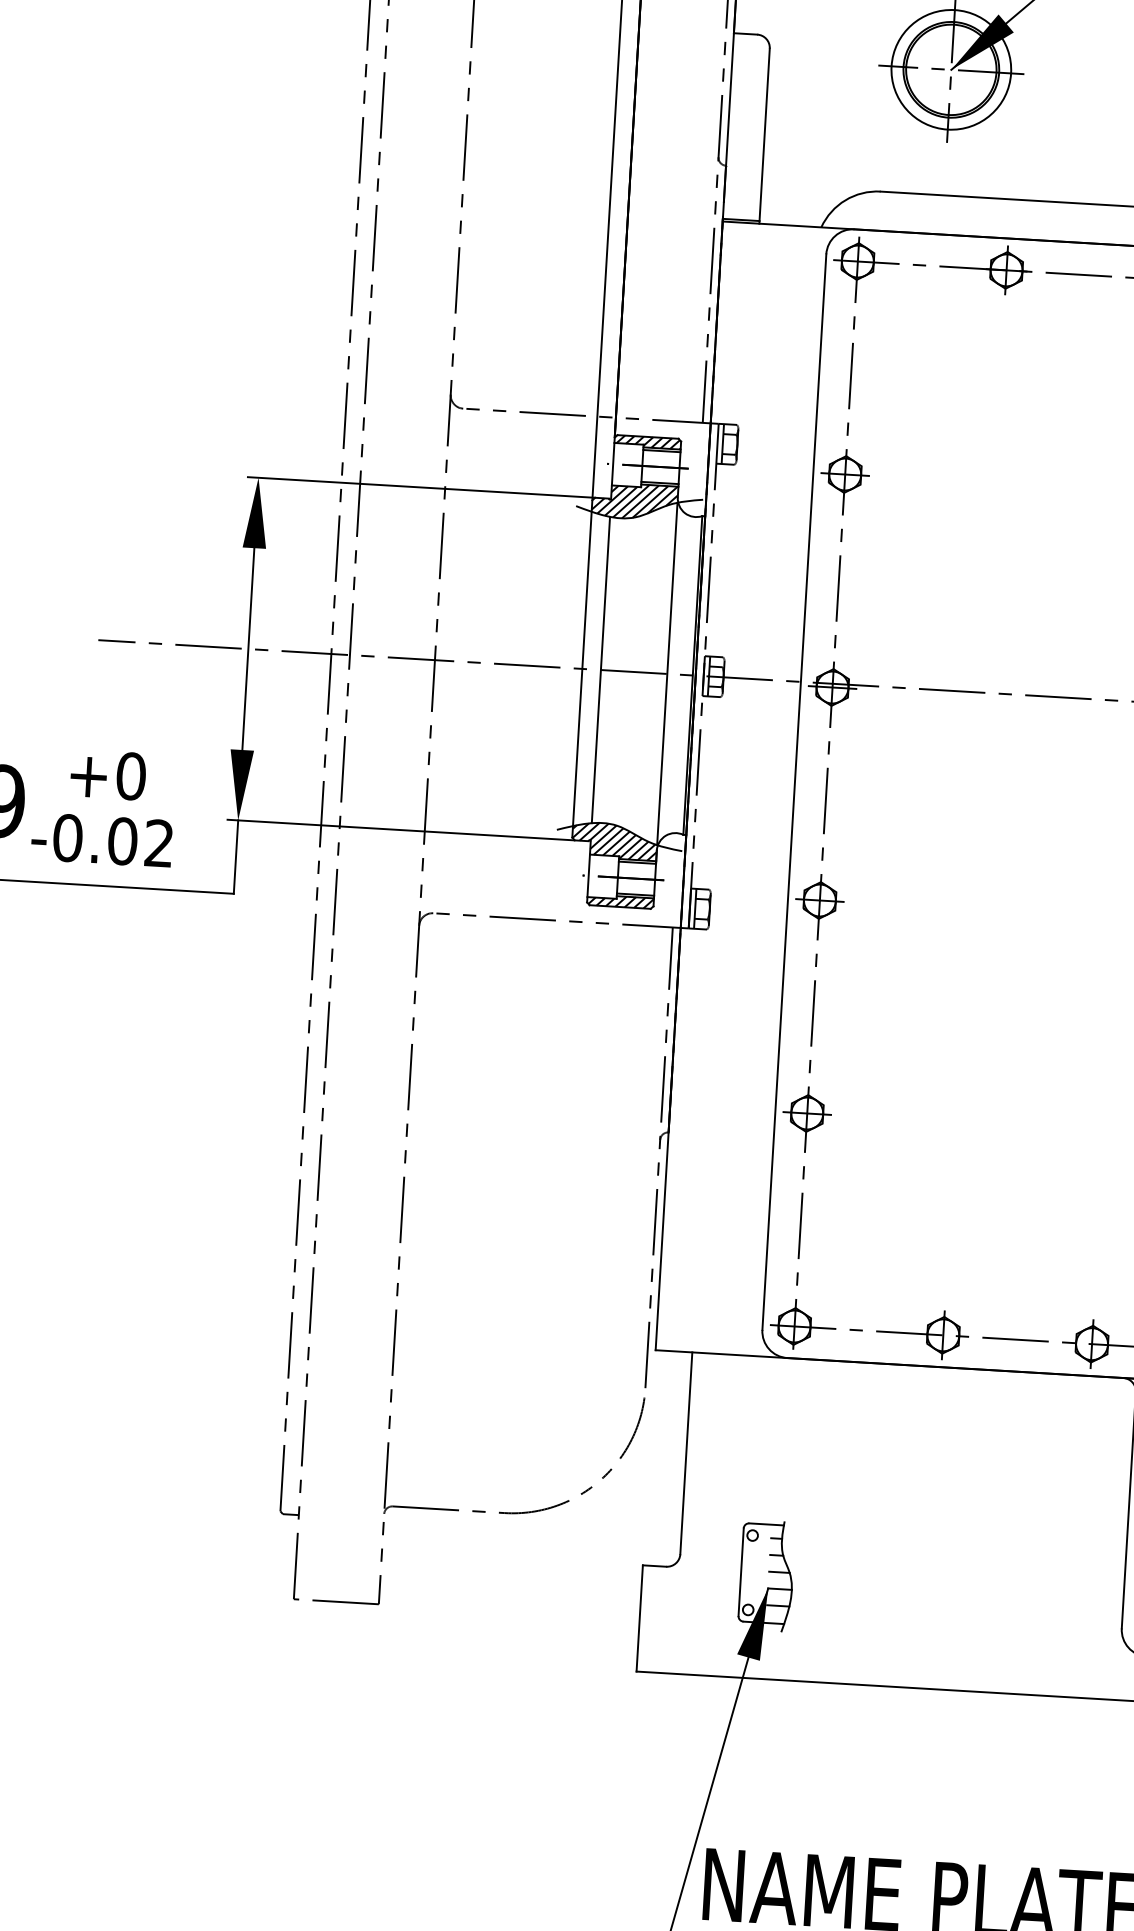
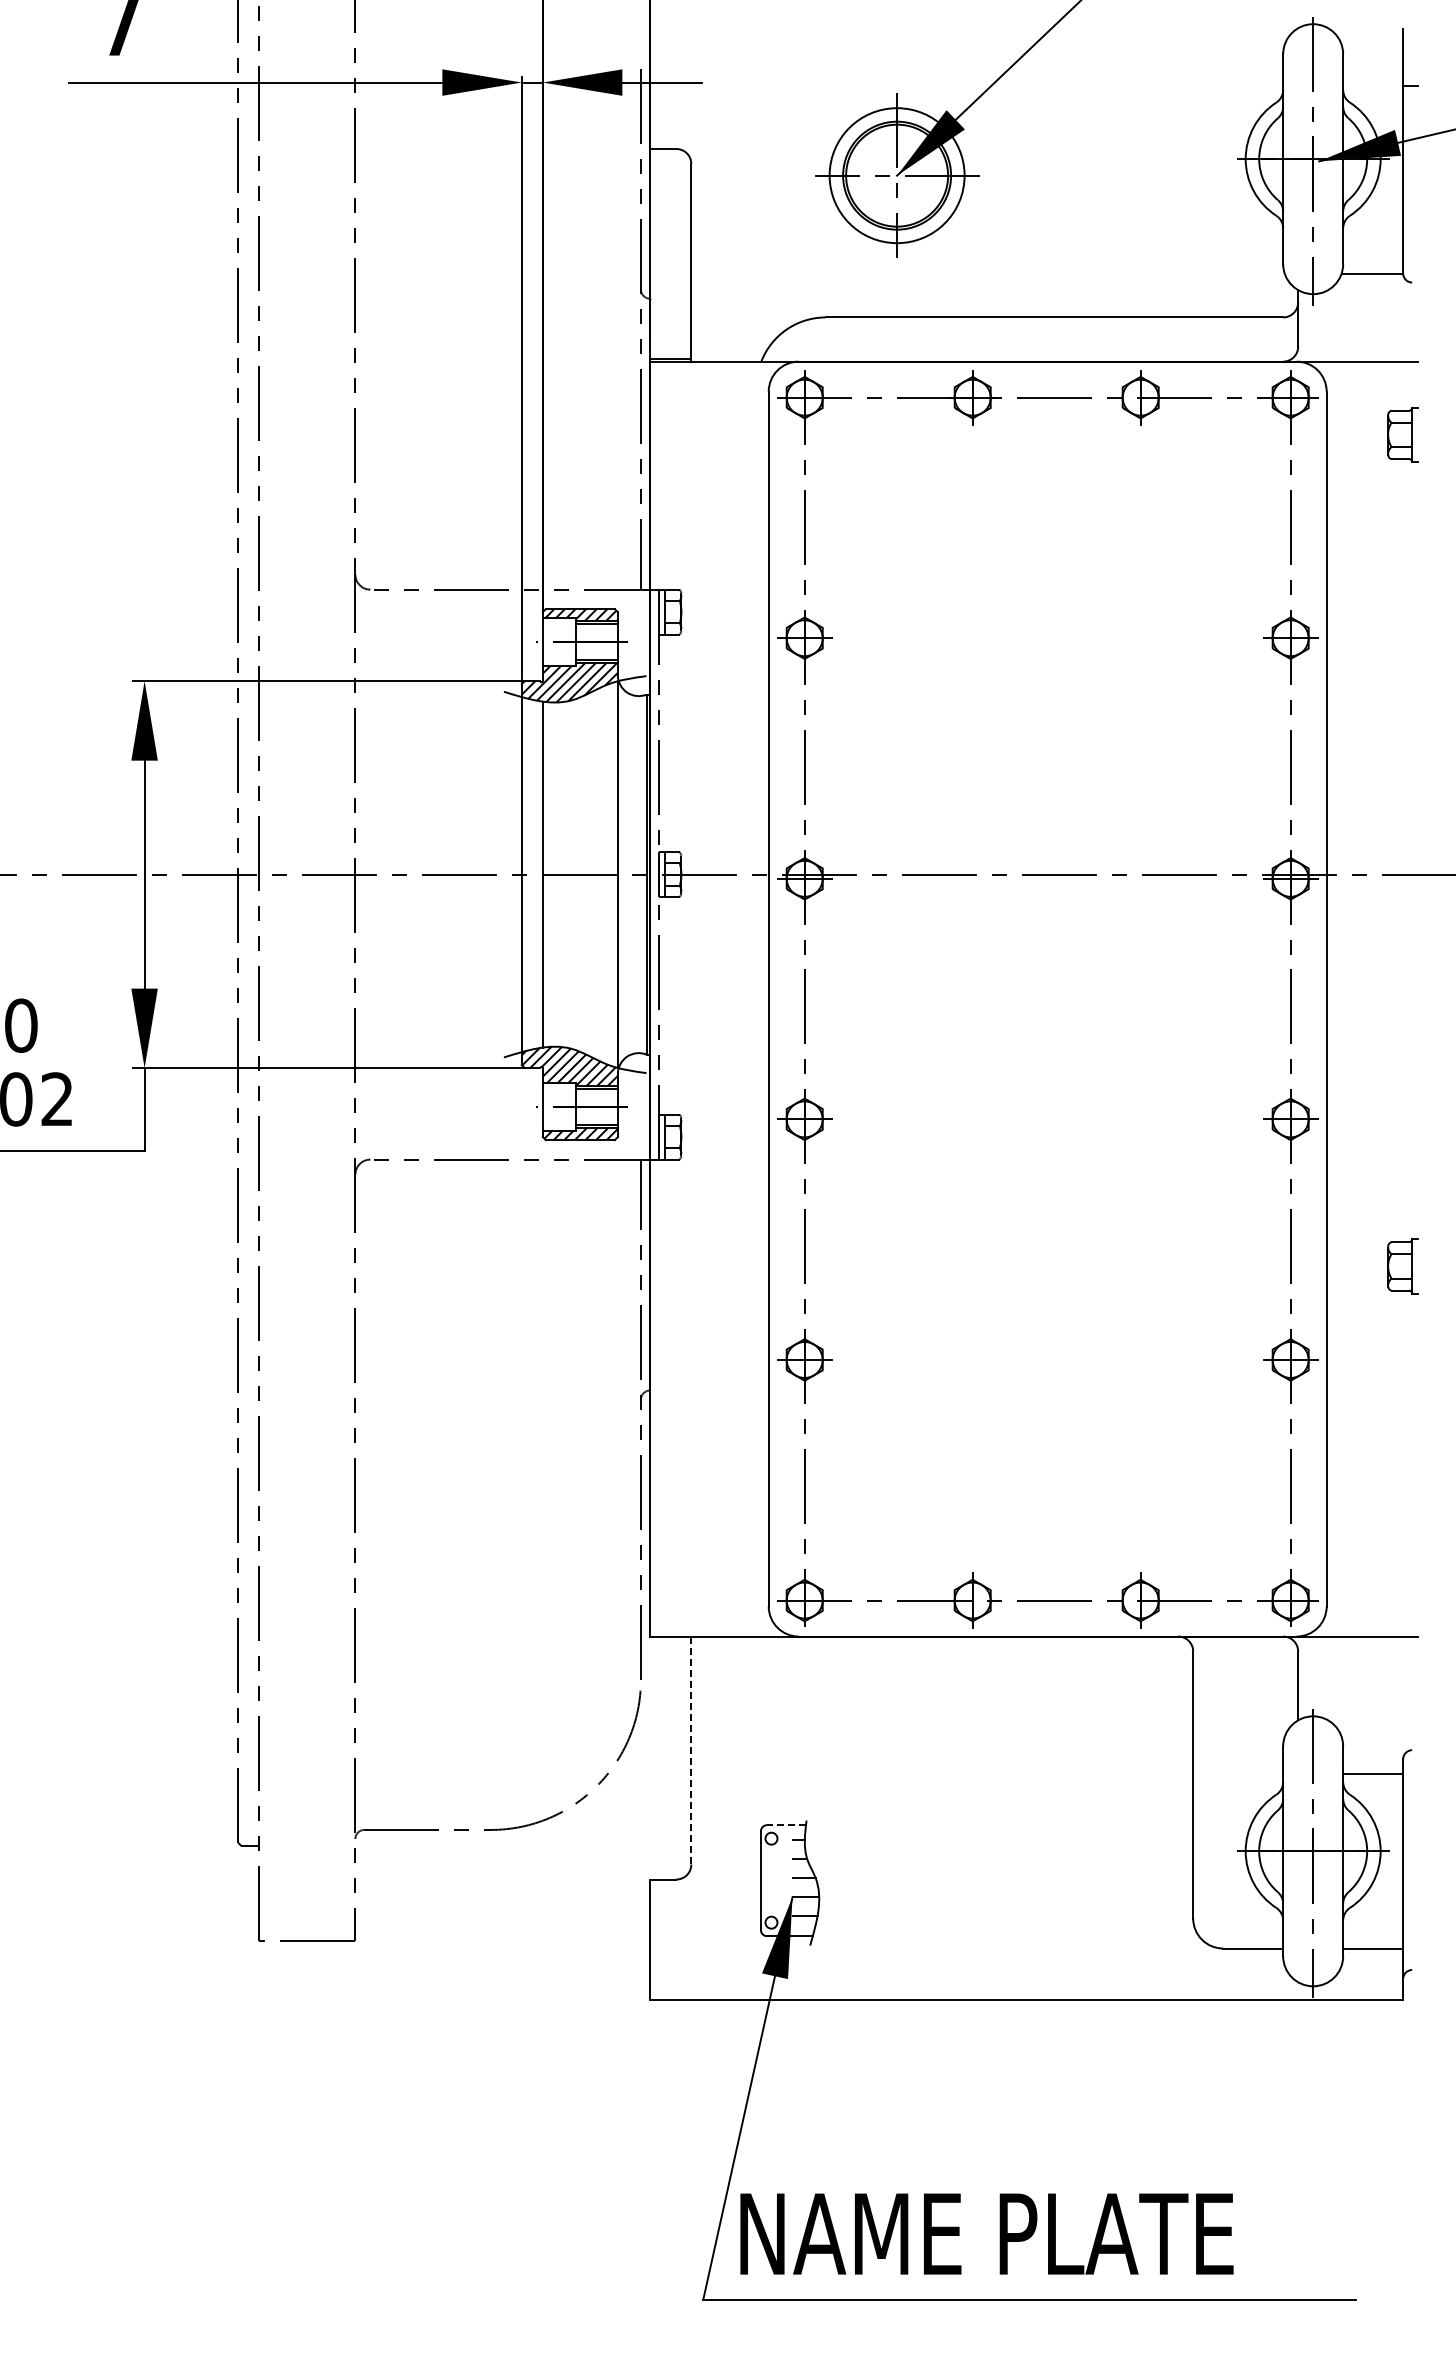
line: (686, 1453) -> (691, 1750), solid -> dashed
line: (766, 1524) -> (786, 1825), solid -> dashed

